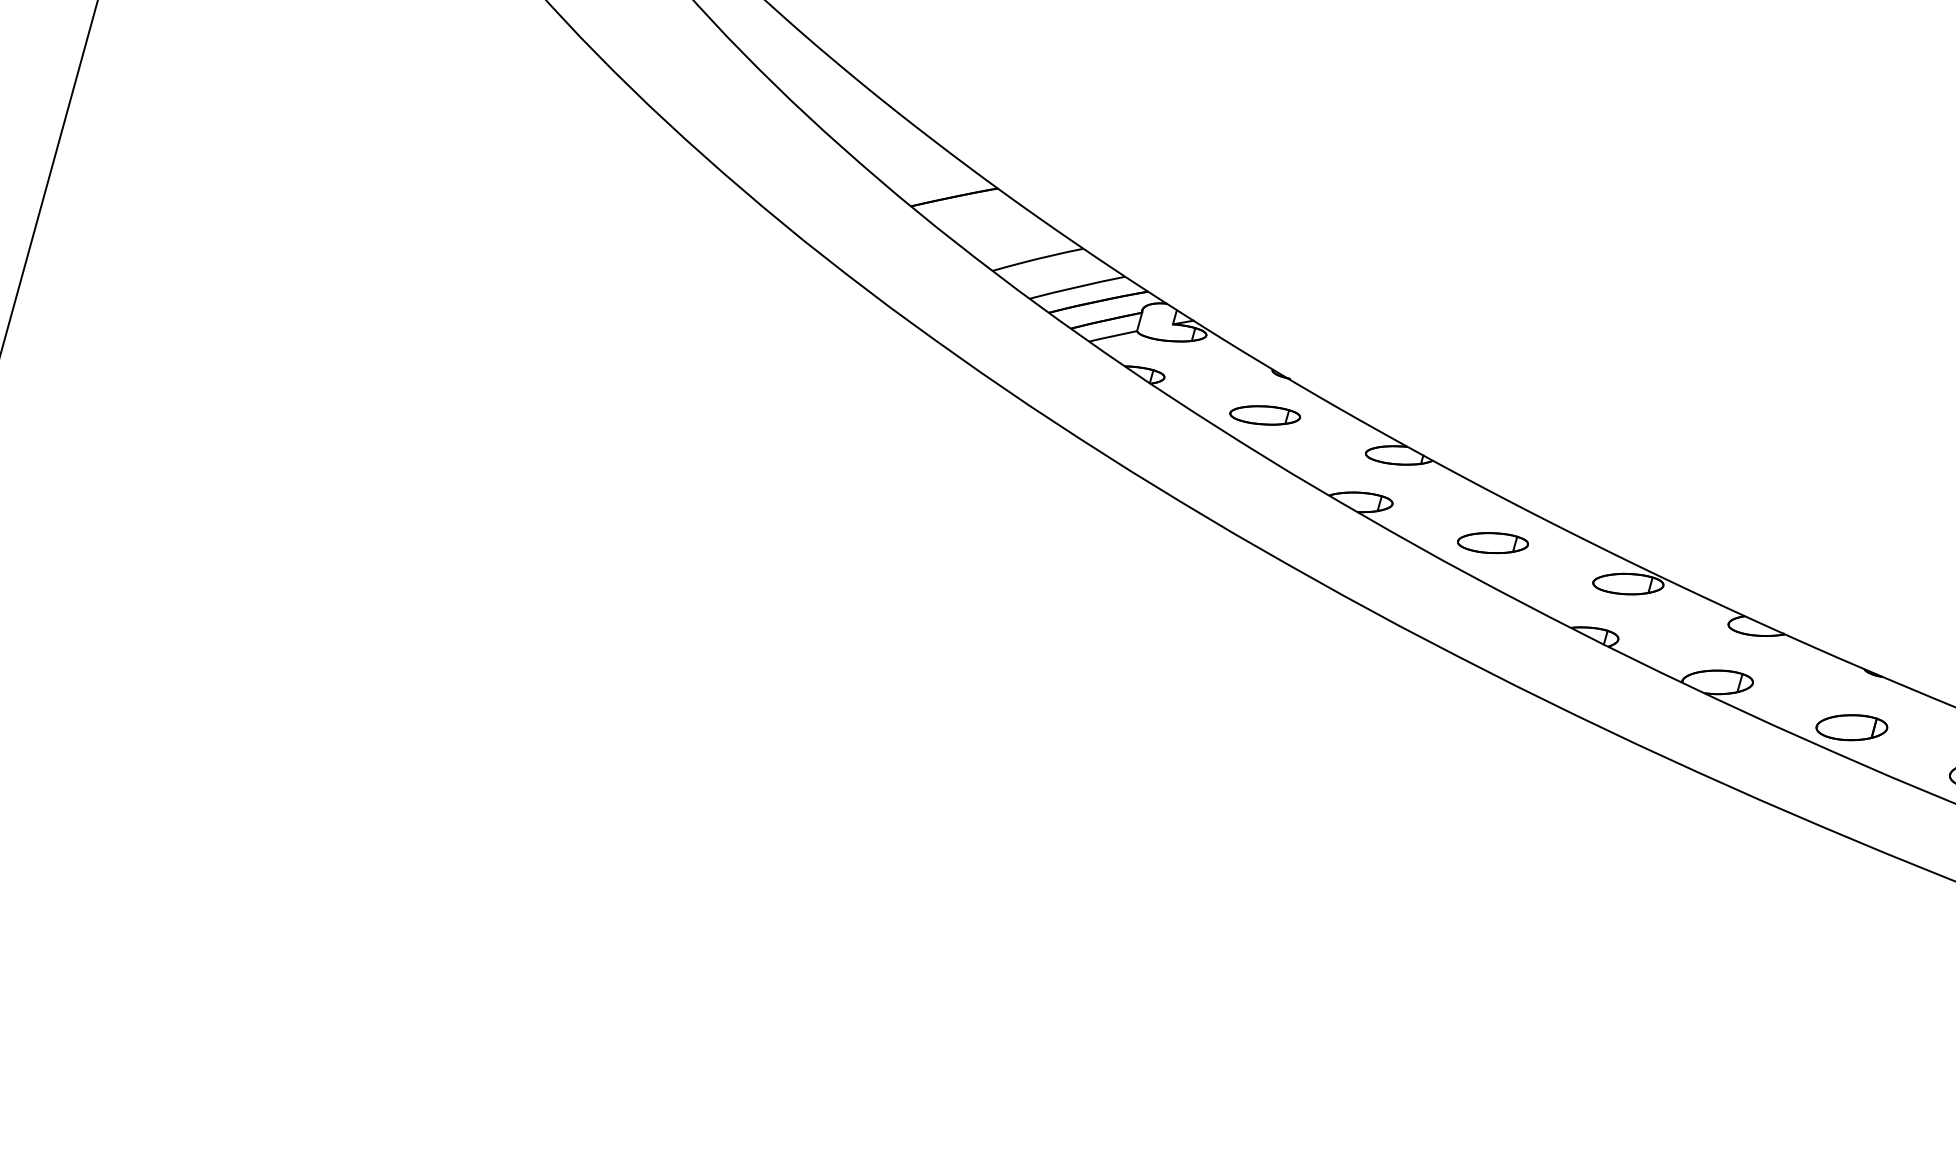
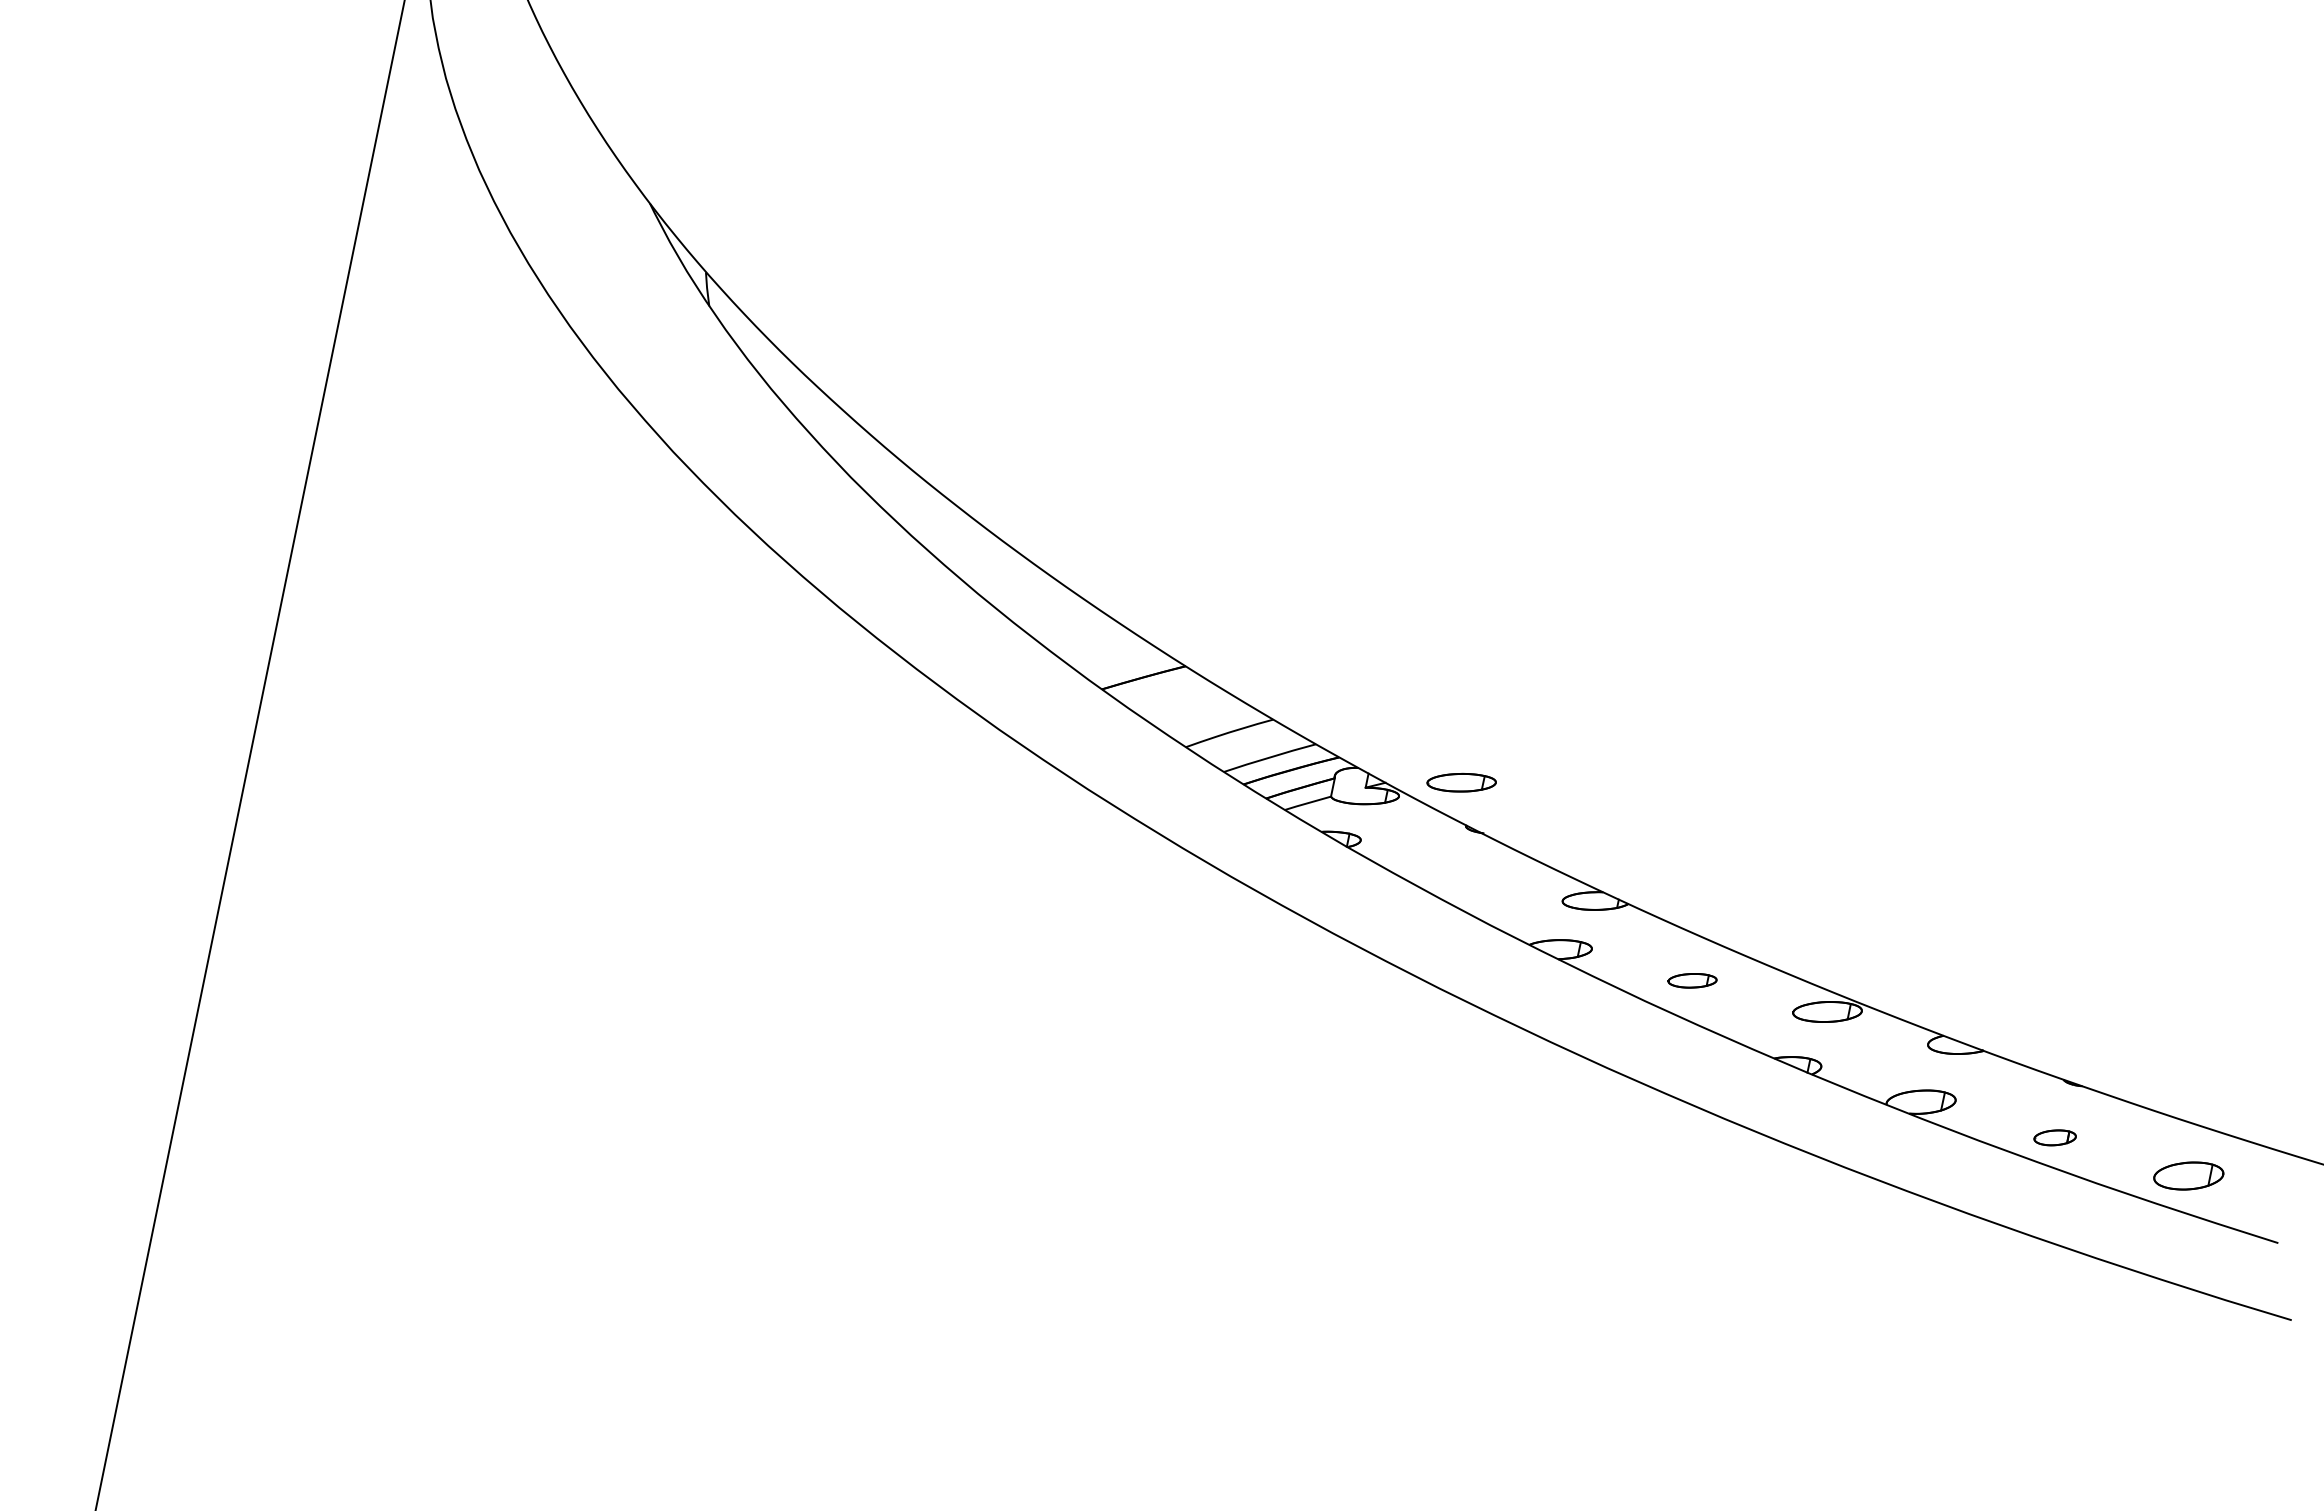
part: (1265, 415) -> (1461, 782), moved
part: (1492, 542) -> (1692, 980), size x0.7
part: (1851, 727) -> (2054, 1137), size x0.6

